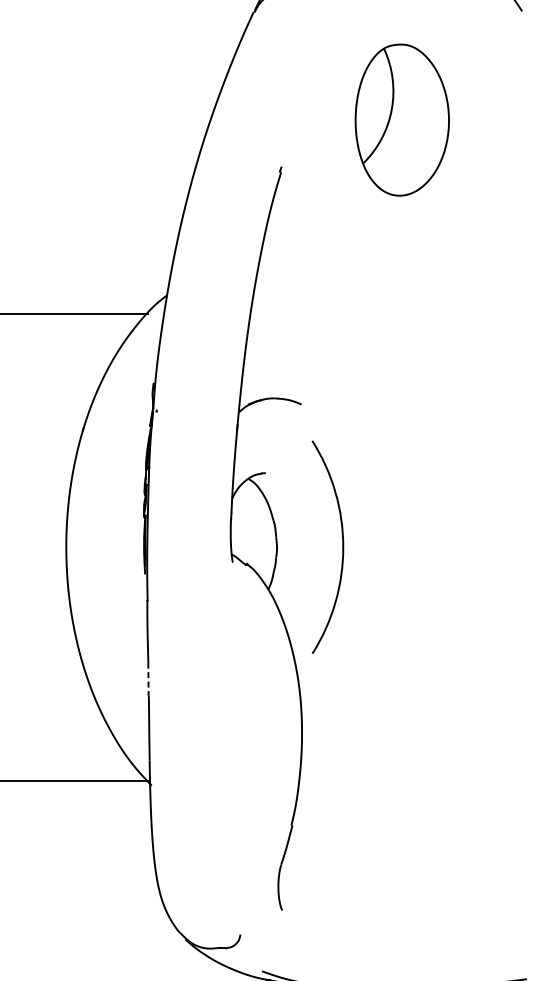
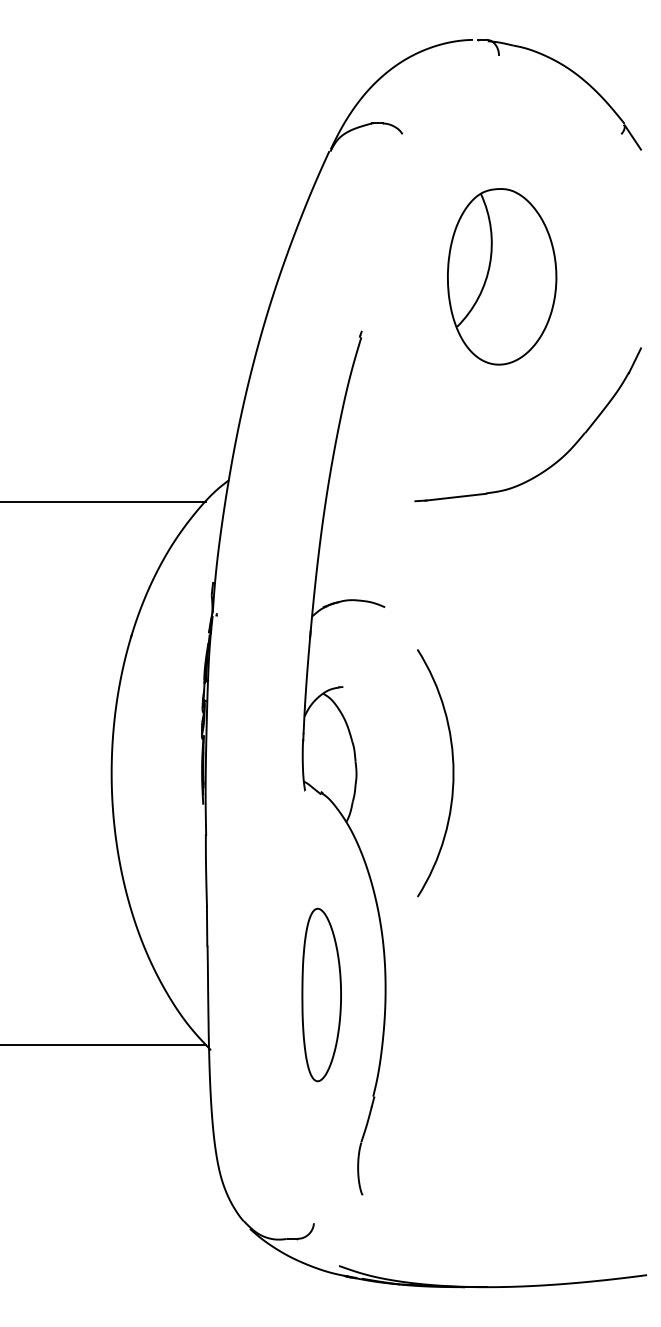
part: (447, 279) -> (554, 462), added
arc: (342, 547) -> (452, 773), moved
line: (148, 680) -> (207, 927), dashed -> solid
part: (246, 737) -> (321, 994), added

